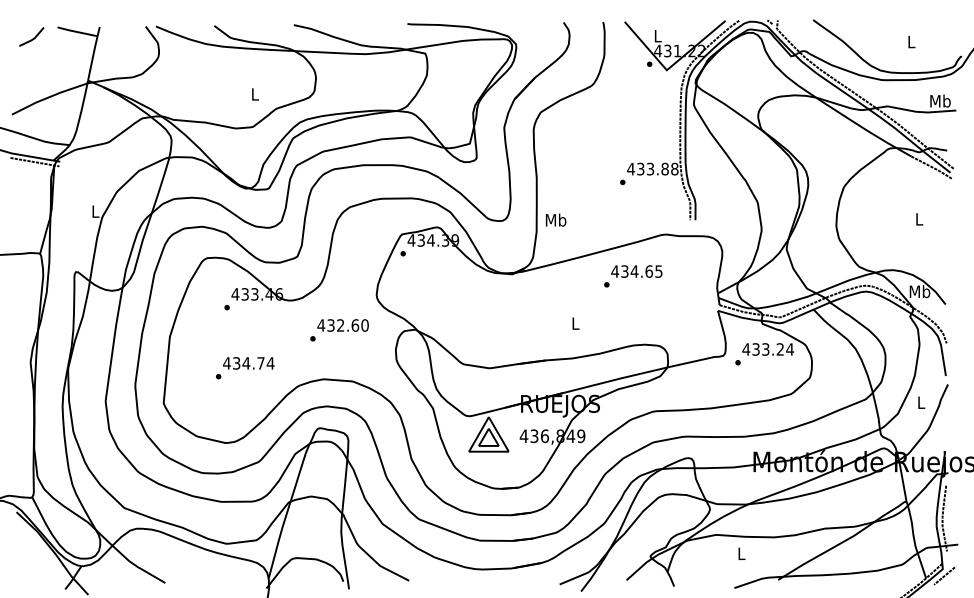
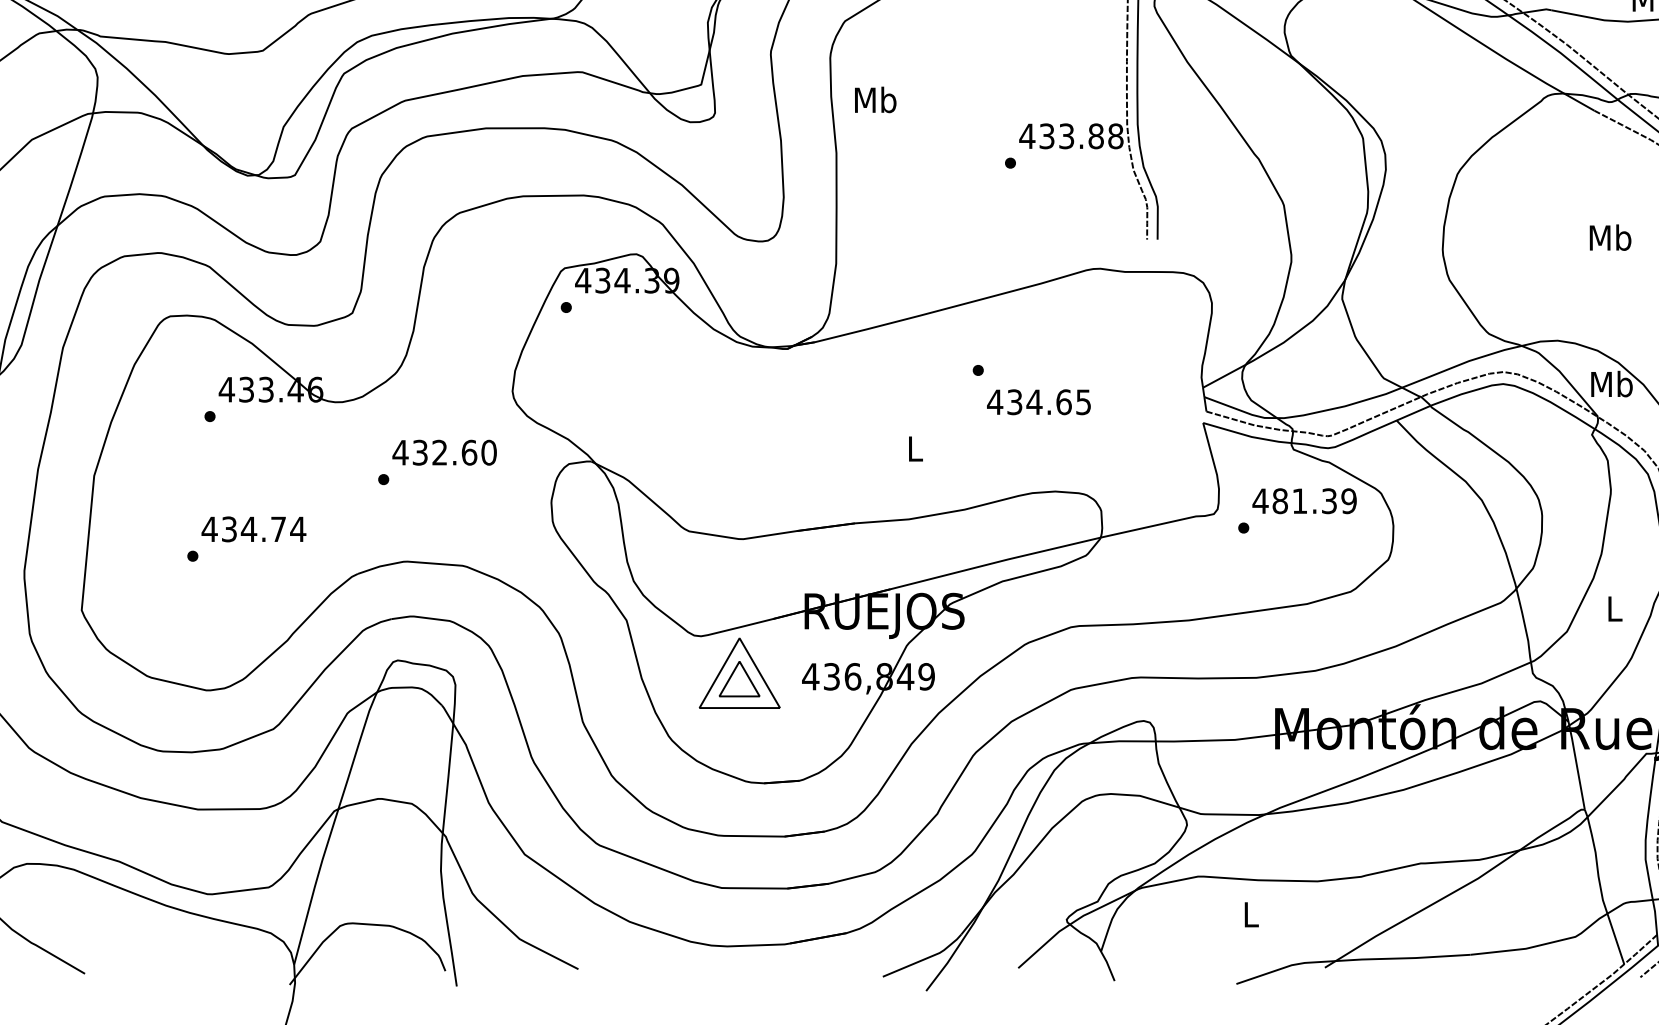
text: (919, 218) -> (1610, 236), L -> Mb
text: (555, 219) -> (874, 98), moved
text: (636, 271) -> (1038, 402), moved
text: (773, 349) -> (1315, 501), 433.24 -> 481.39

